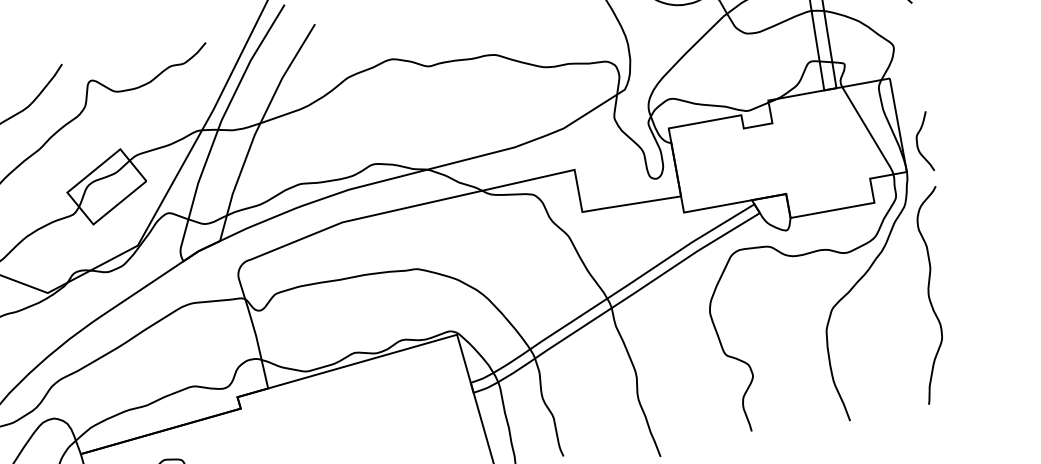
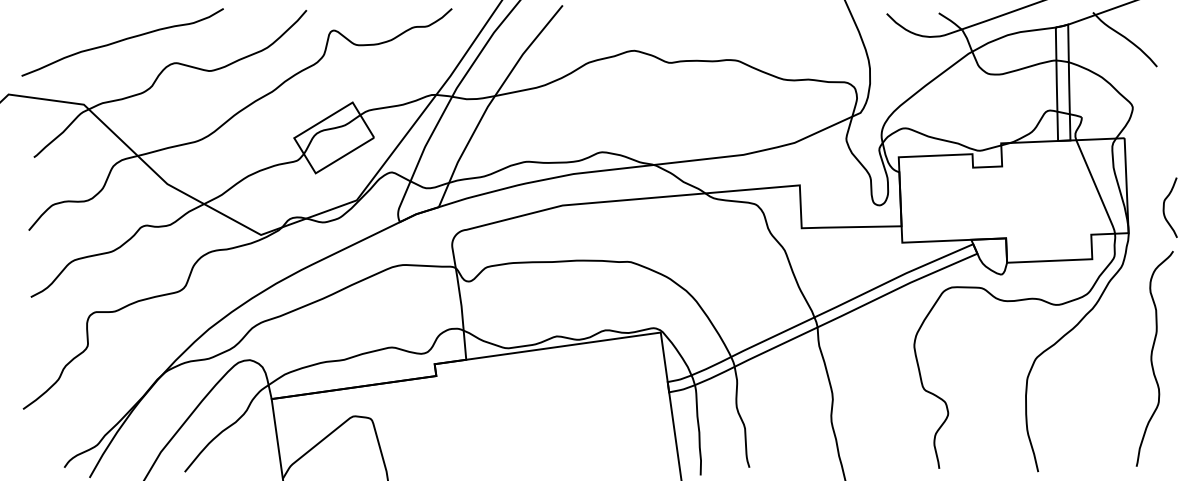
curve: (917, 142) -> (1164, 207), moved
curve: (929, 295) -> (1152, 358), moved

